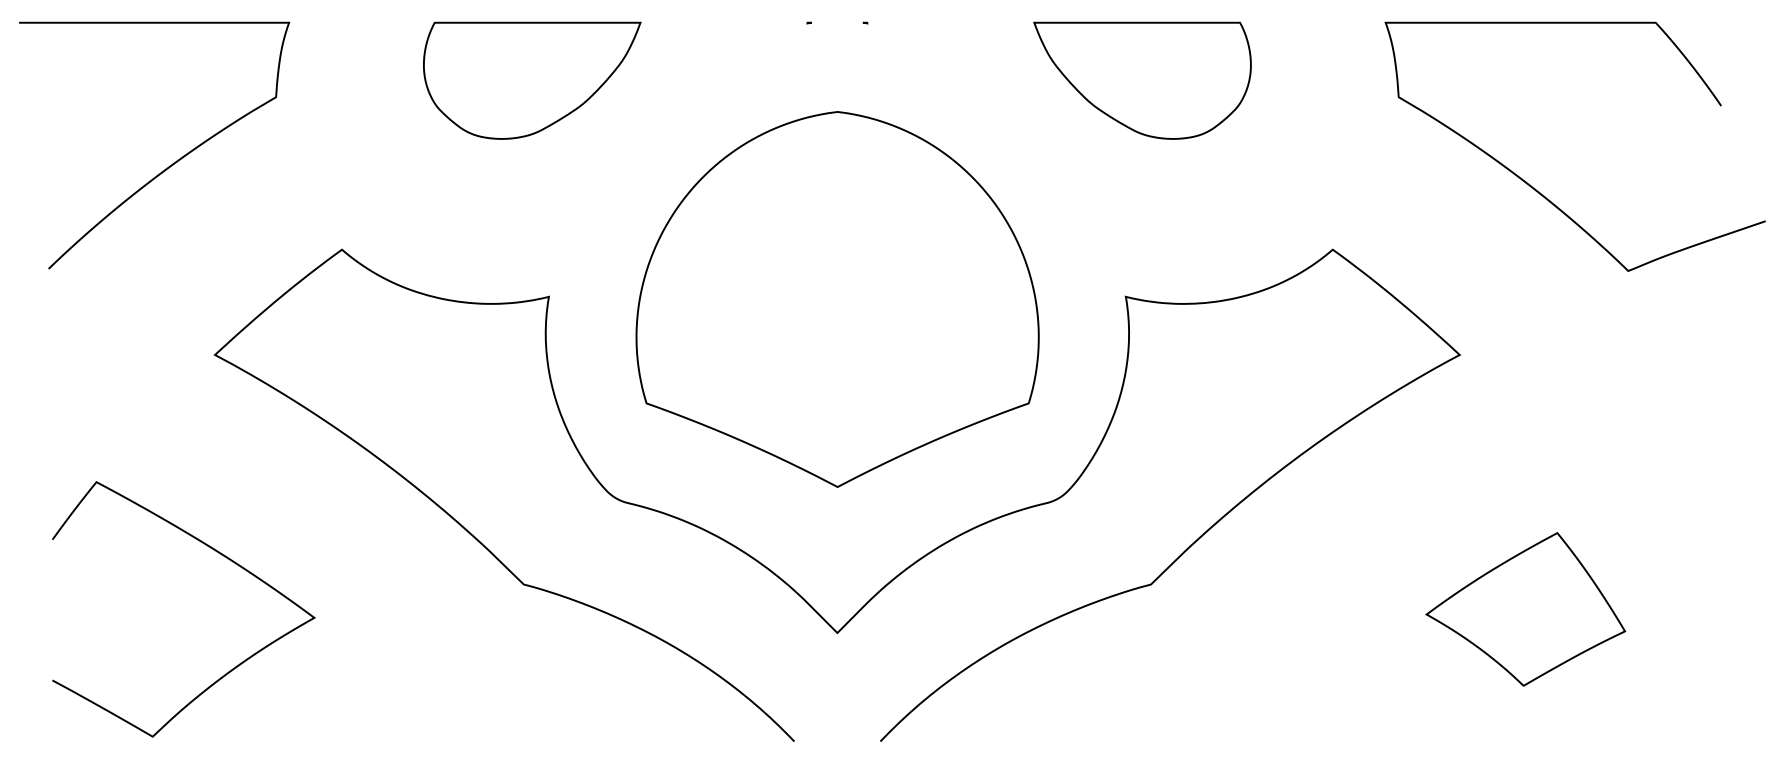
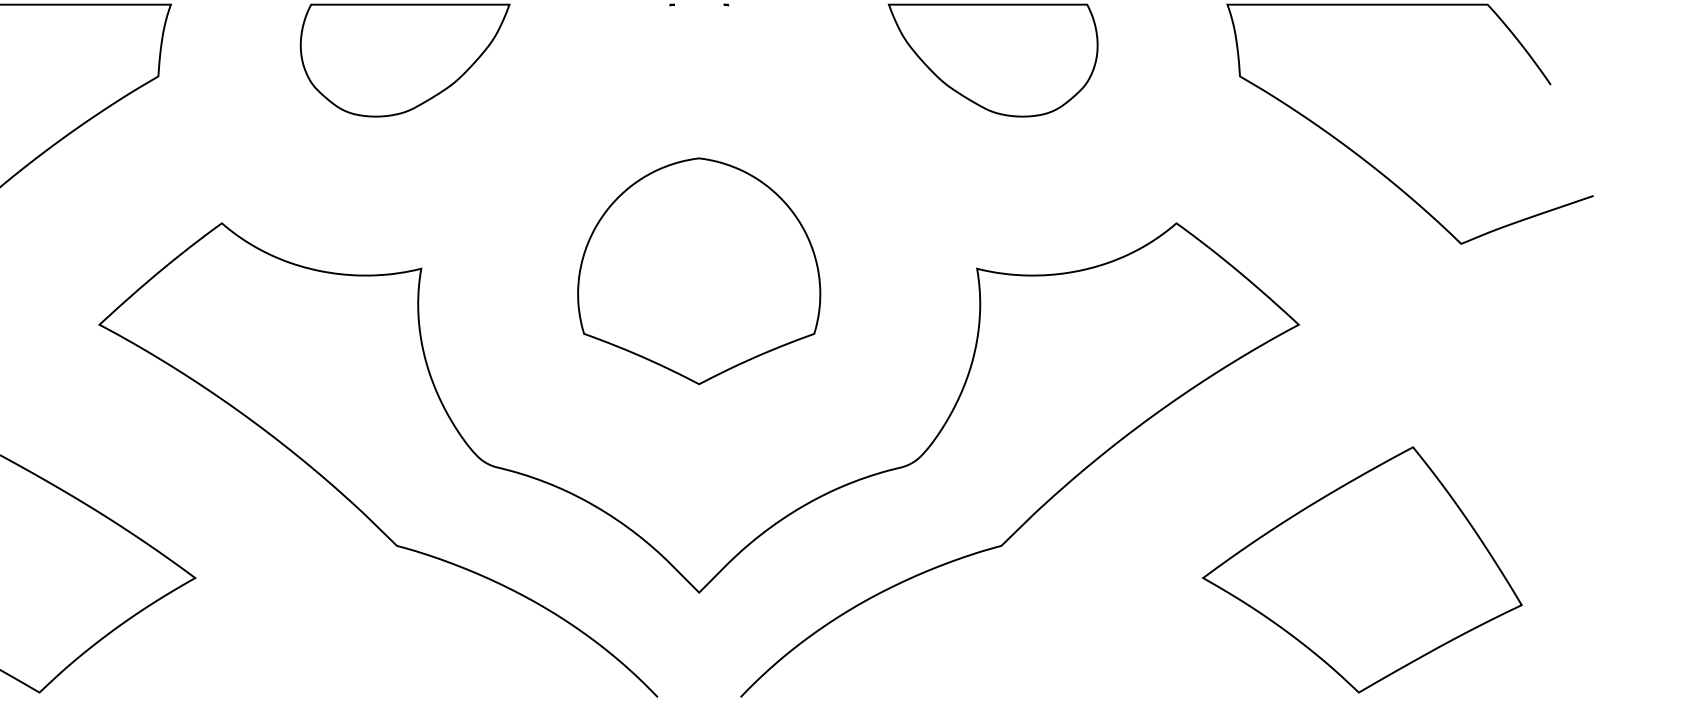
part: (836, 299) -> (698, 271), size x0.62
part: (1525, 609) -> (1362, 570), size x1.67

